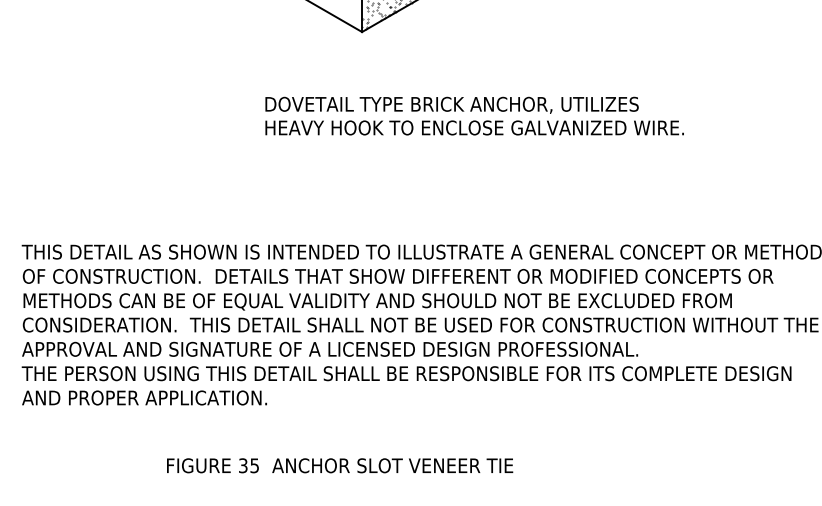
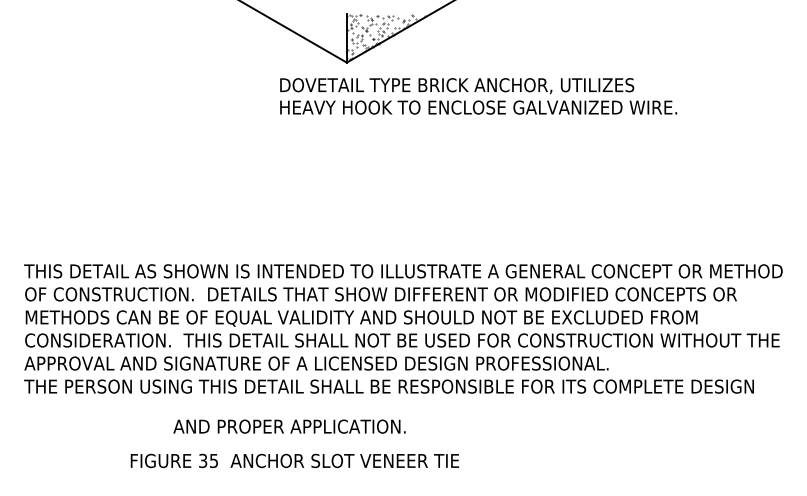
text: (474, 116) -> (478, 96), moved
text: (144, 397) -> (289, 426), moved
text: (339, 465) -> (294, 460), moved

